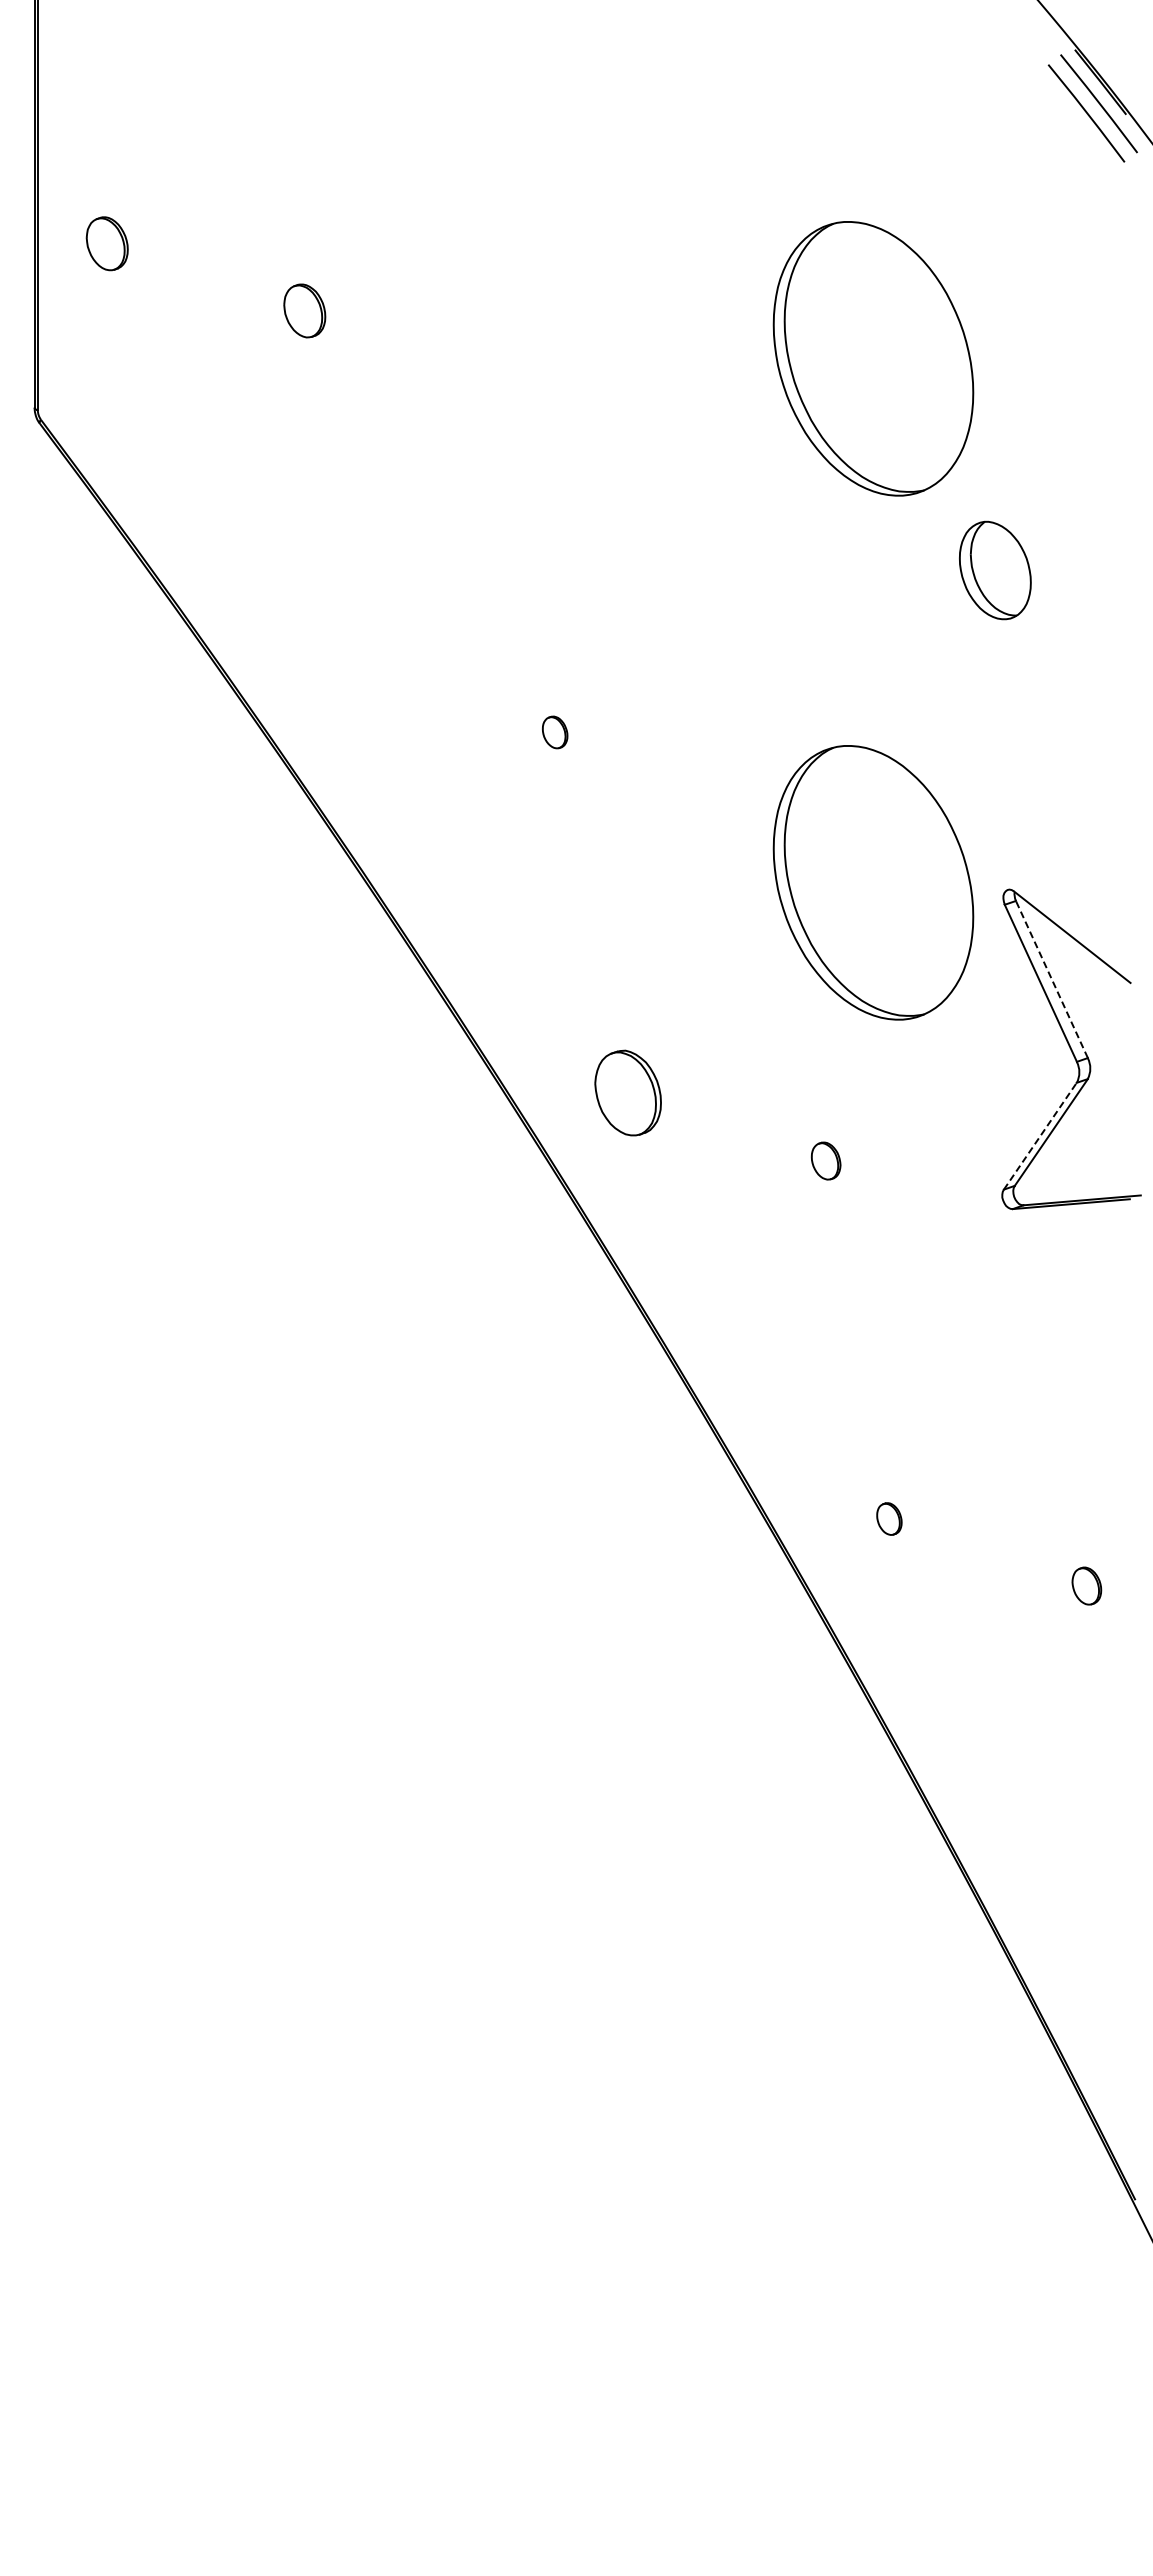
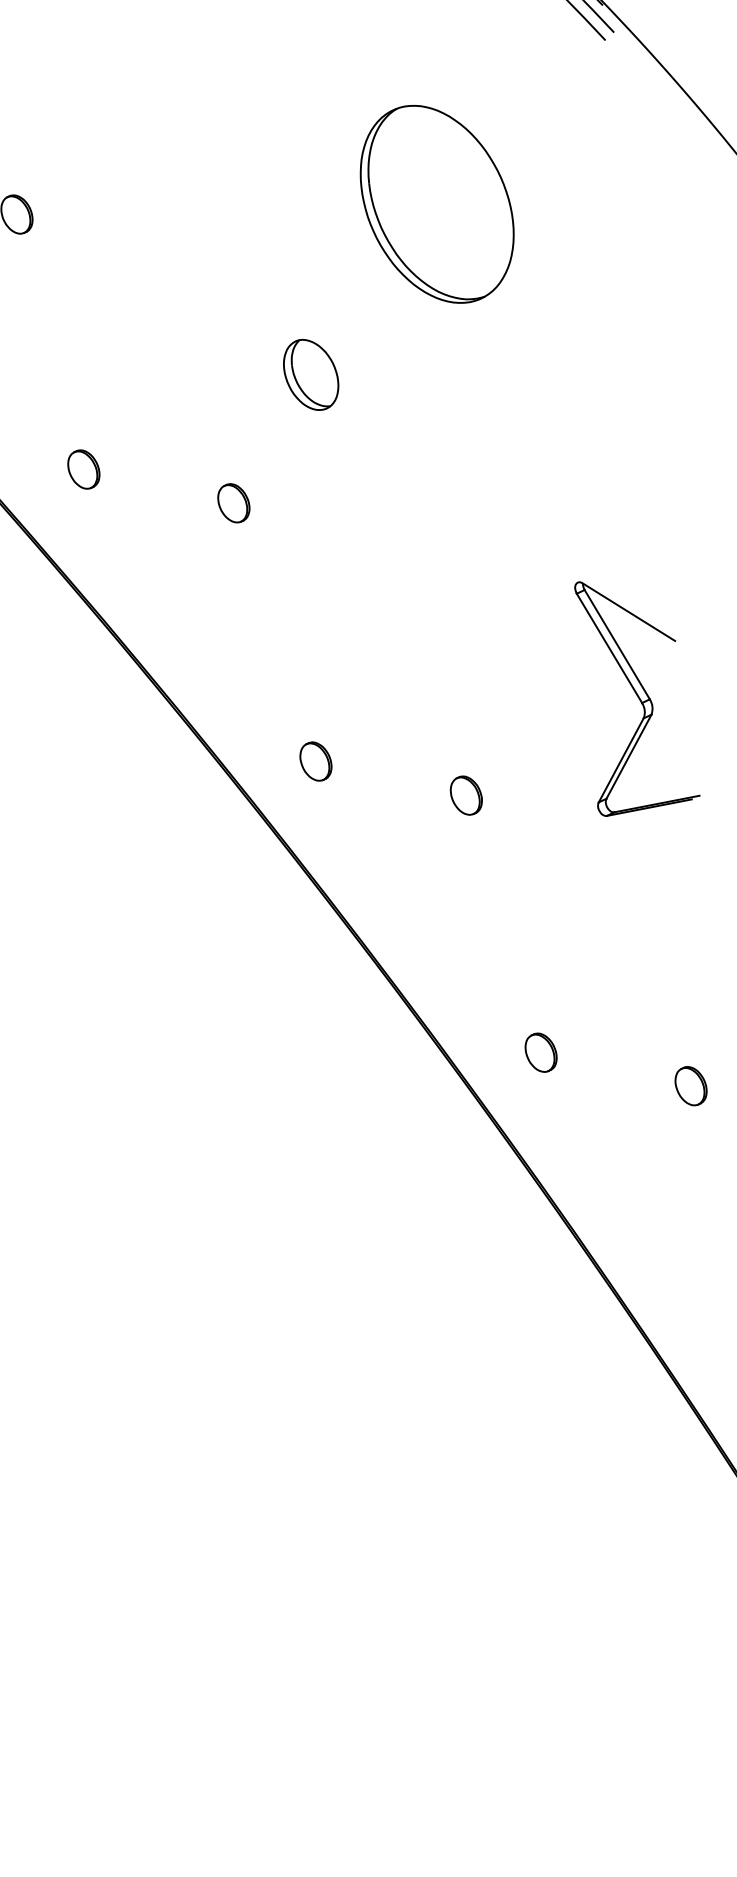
part: (995, 570) -> (311, 374), moved
part: (357, 664) -> (83, 469), added
part: (554, 732) -> (233, 503), size x1.67
part: (873, 882) -> (478, 587), removed
line: (1051, 979) -> (616, 644), dashed -> solid
part: (627, 1092) -> (315, 761), size x0.62
line: (1040, 1136) -> (621, 760), dashed -> solid
part: (825, 1160) -> (465, 795), size x1.43
part: (889, 1518) -> (541, 1052), size x1.67
part: (1086, 1585) -> (690, 1085), size x1.43

